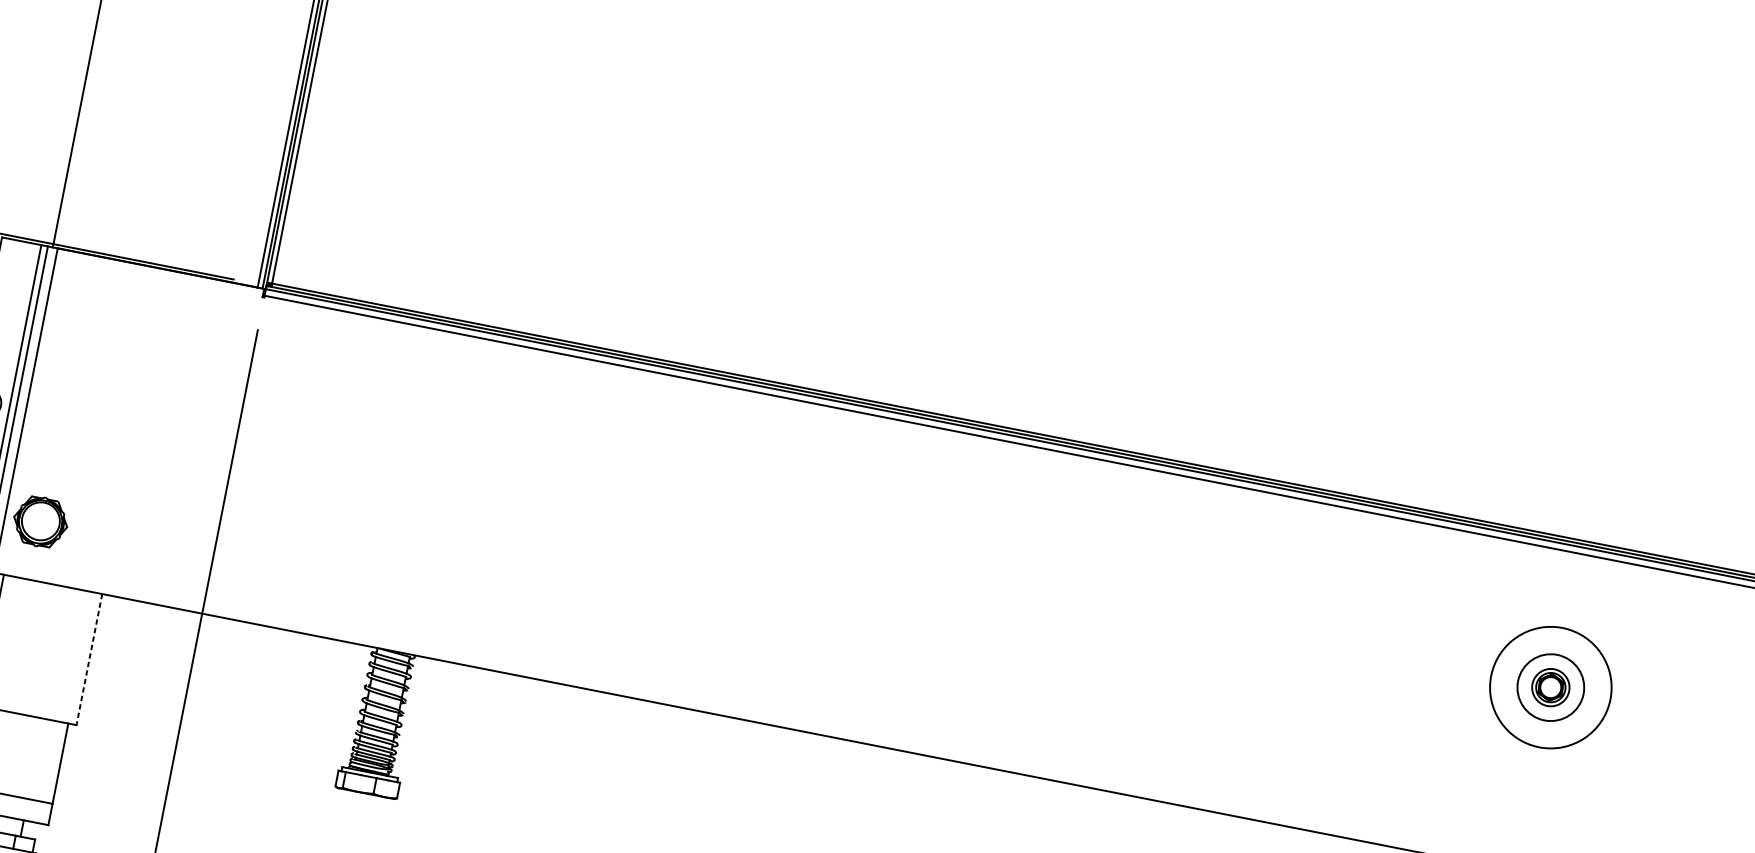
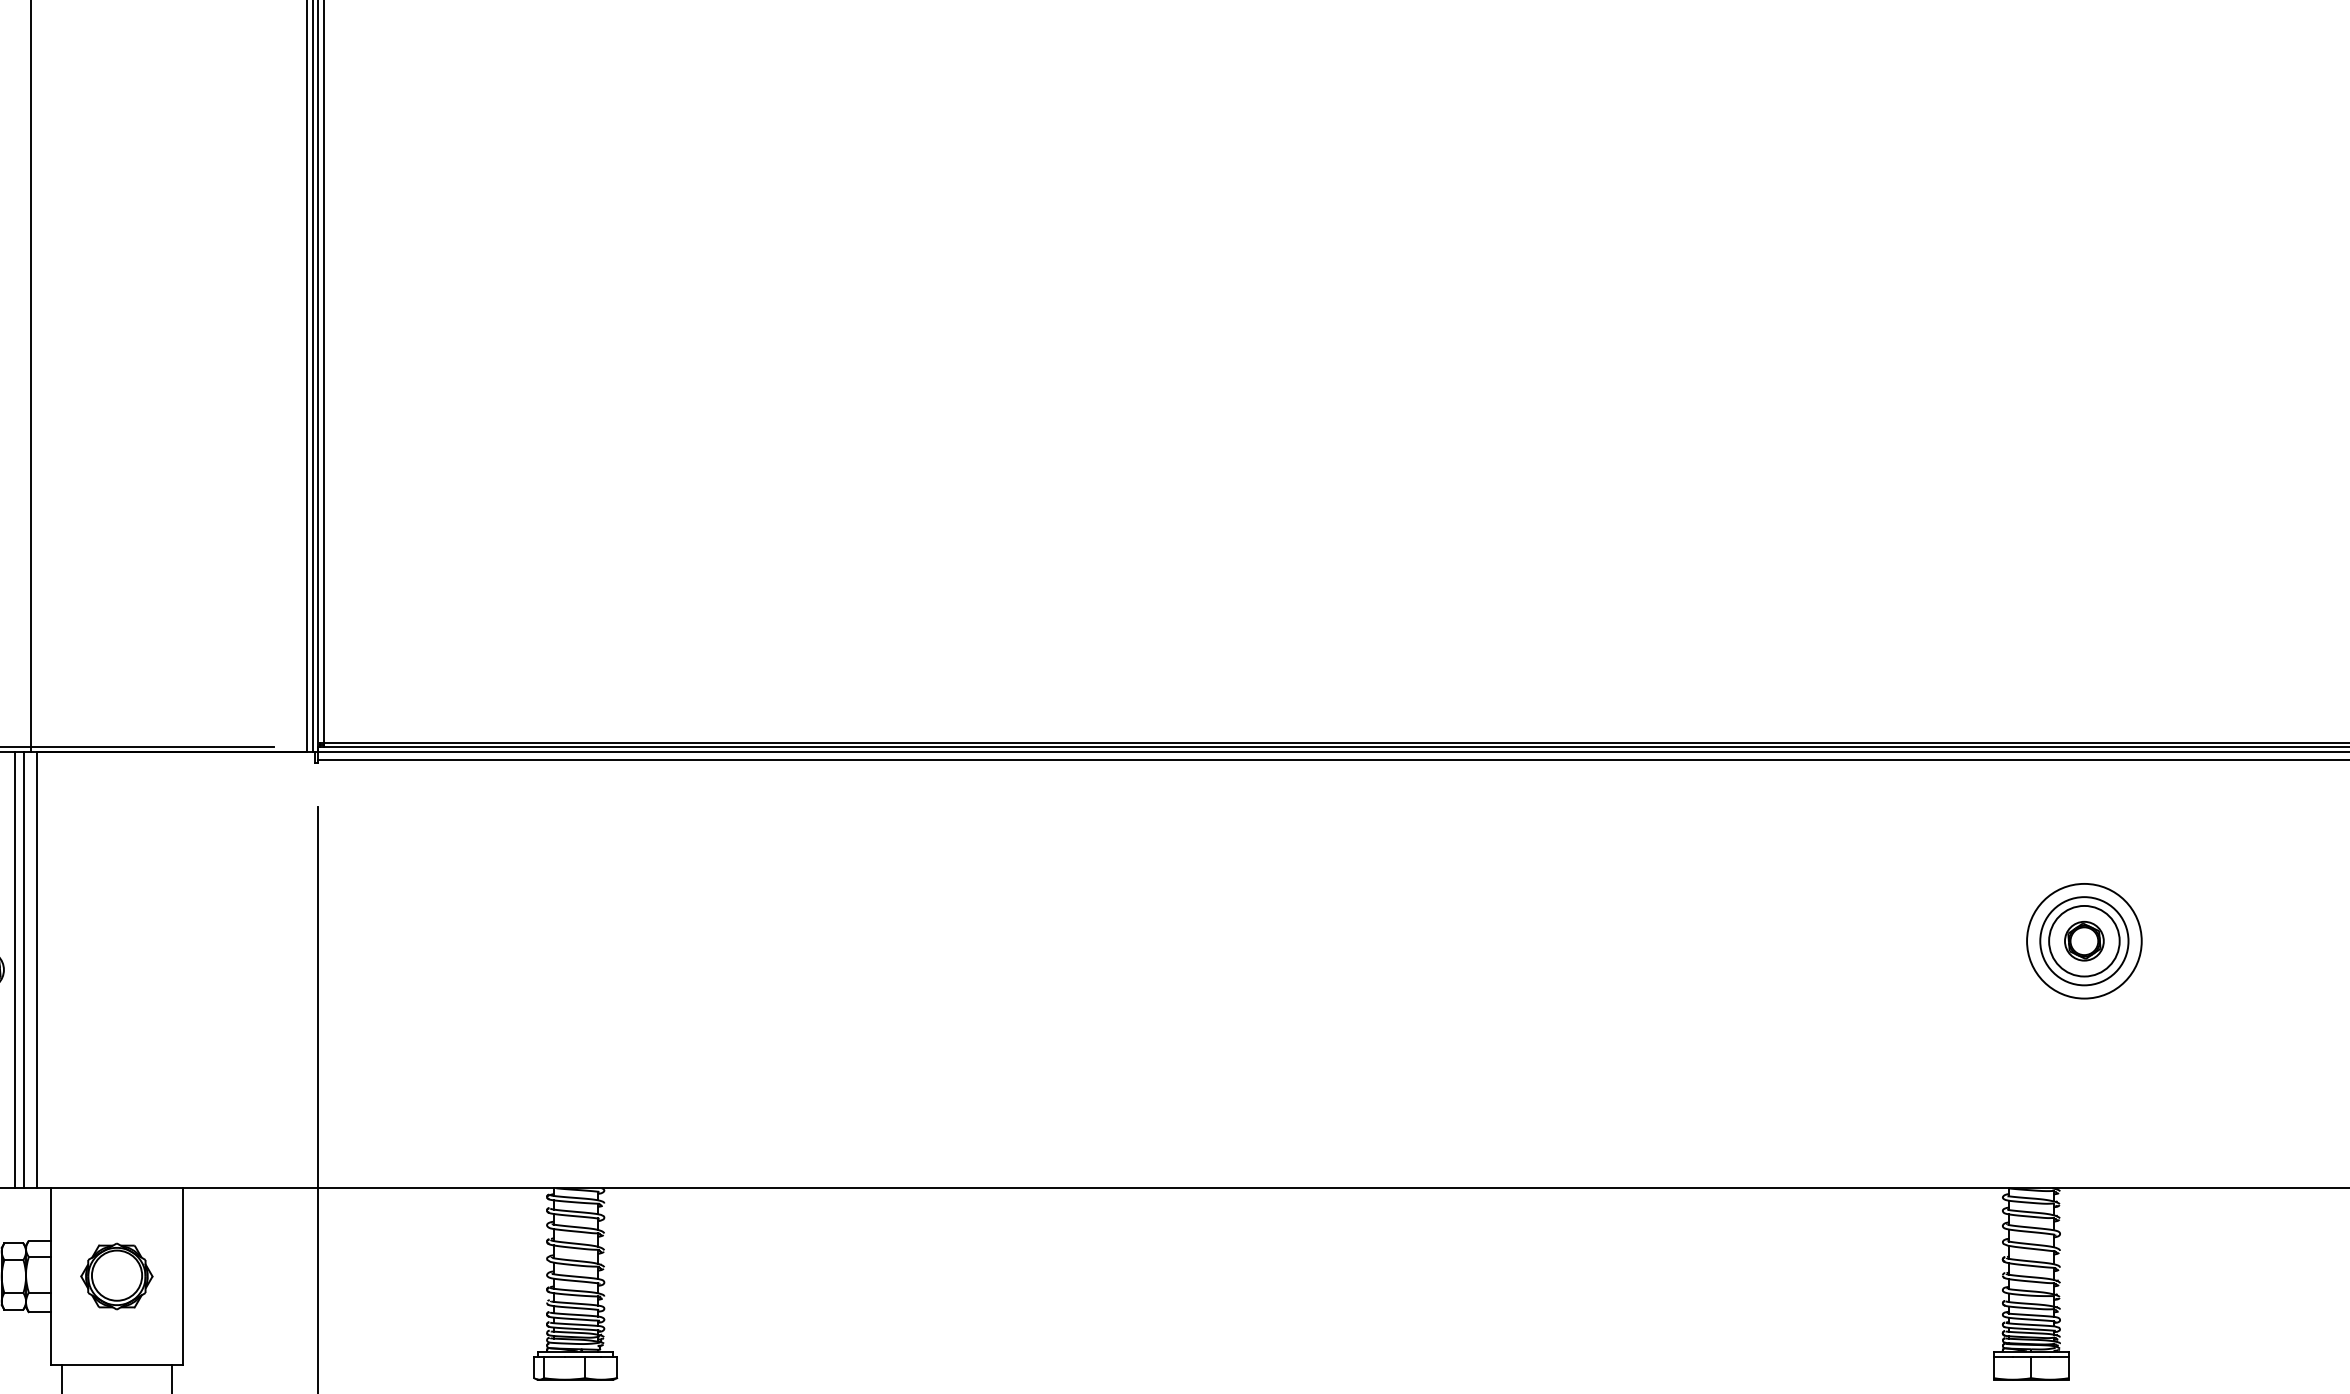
part: (40, 521) -> (116, 1276), moved
line: (89, 660) -> (183, 1277), dashed -> solid
circle: (1551, 687) -> (2084, 940), size x0.71
circle: (1551, 687) -> (2084, 940), size x1.43

